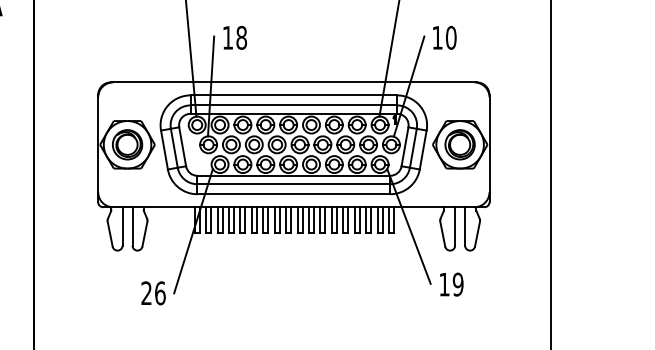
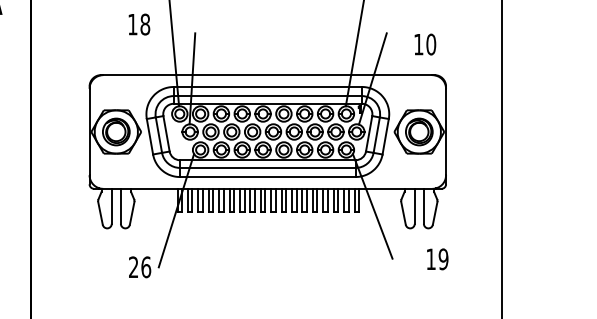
text: (235, 37) -> (139, 24), moved
text: (444, 37) -> (425, 44), moved
text: (451, 284) -> (437, 259), moved

